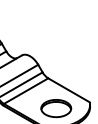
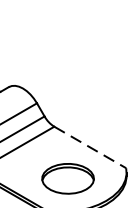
line: (69, 90) -> (90, 147), solid -> dashed

